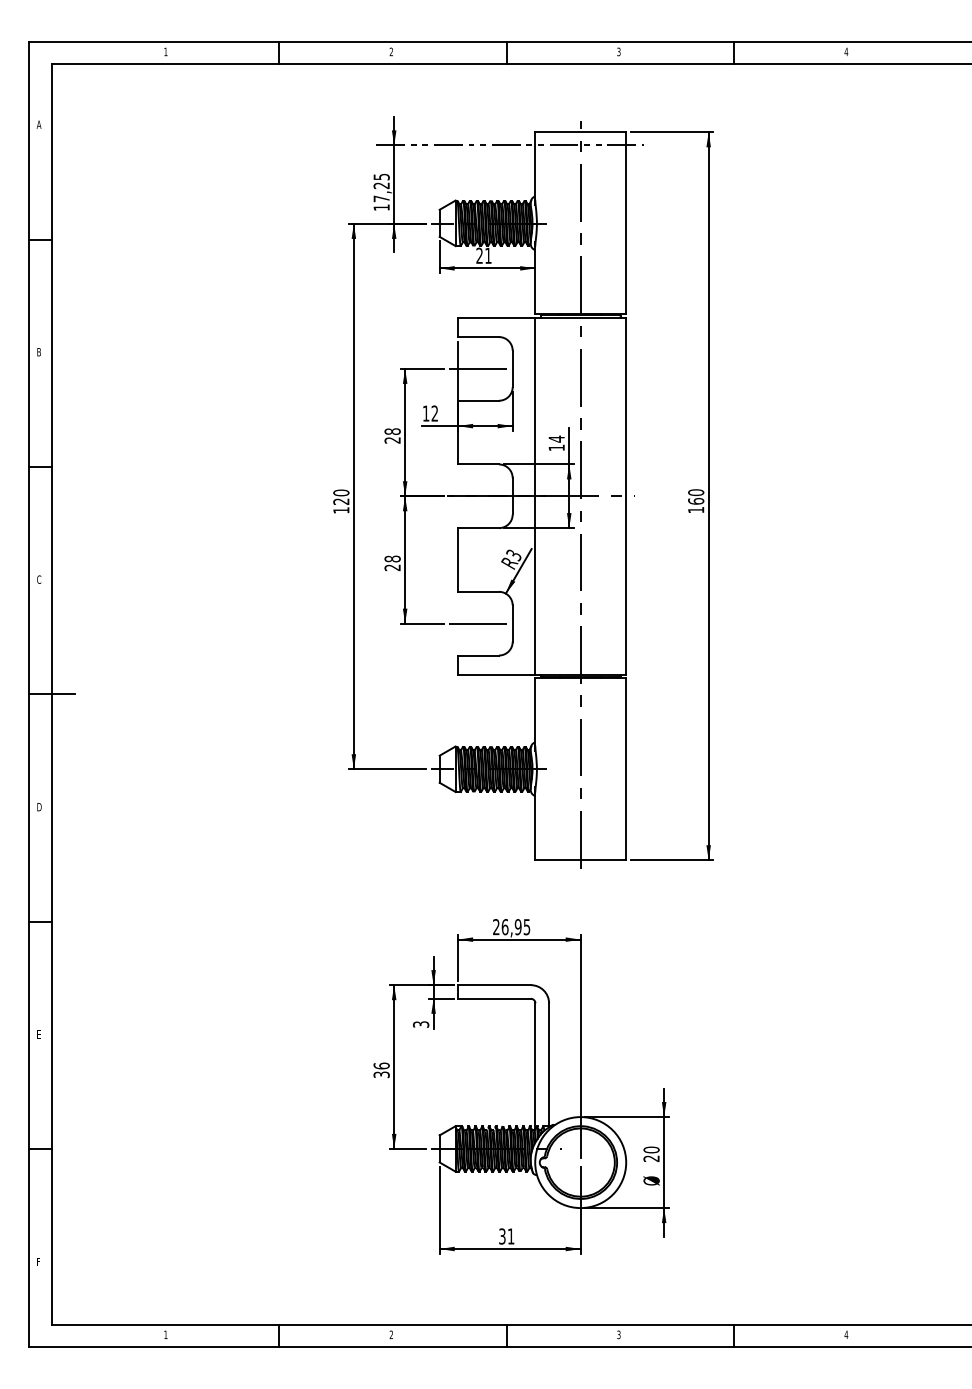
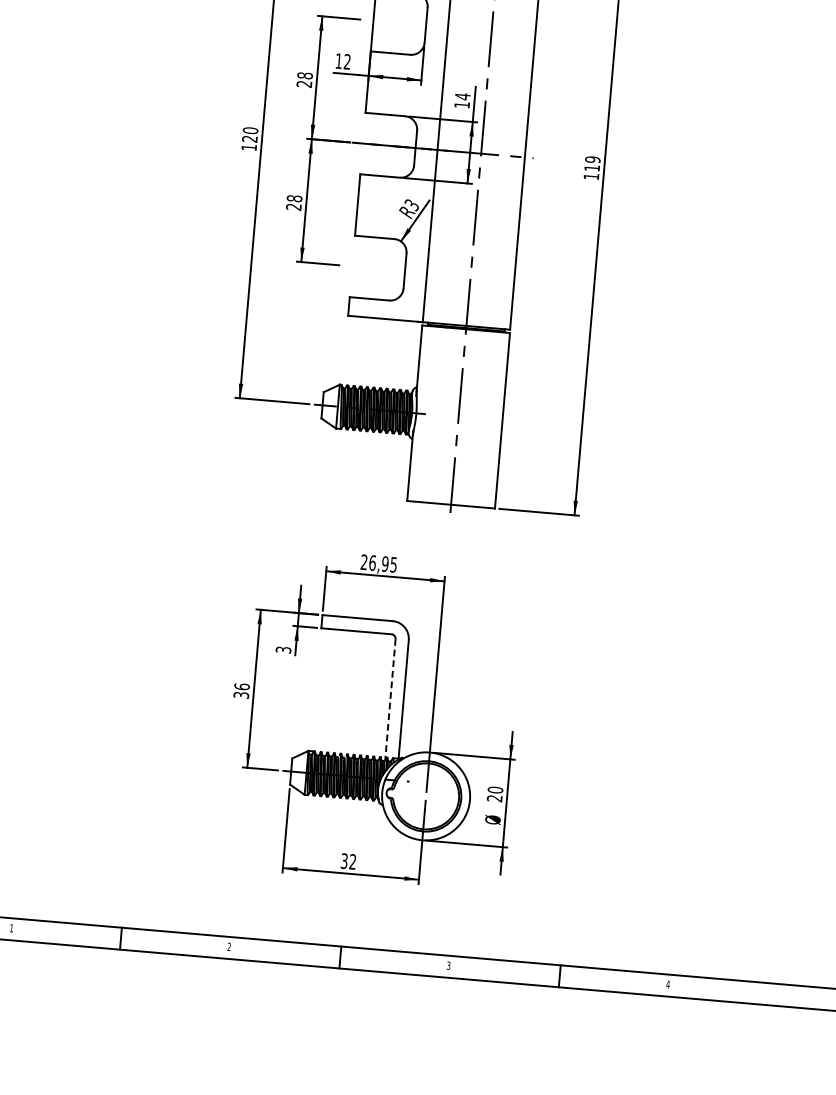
line: (478, 368) -> (393, 22), removed
text: (696, 496) -> (592, 163), 160 -> 119
line: (478, 623) -> (372, 267), removed
line: (535, 1066) -> (390, 699), solid -> dashed
text: (510, 1236) -> (352, 861), 31 -> 32

